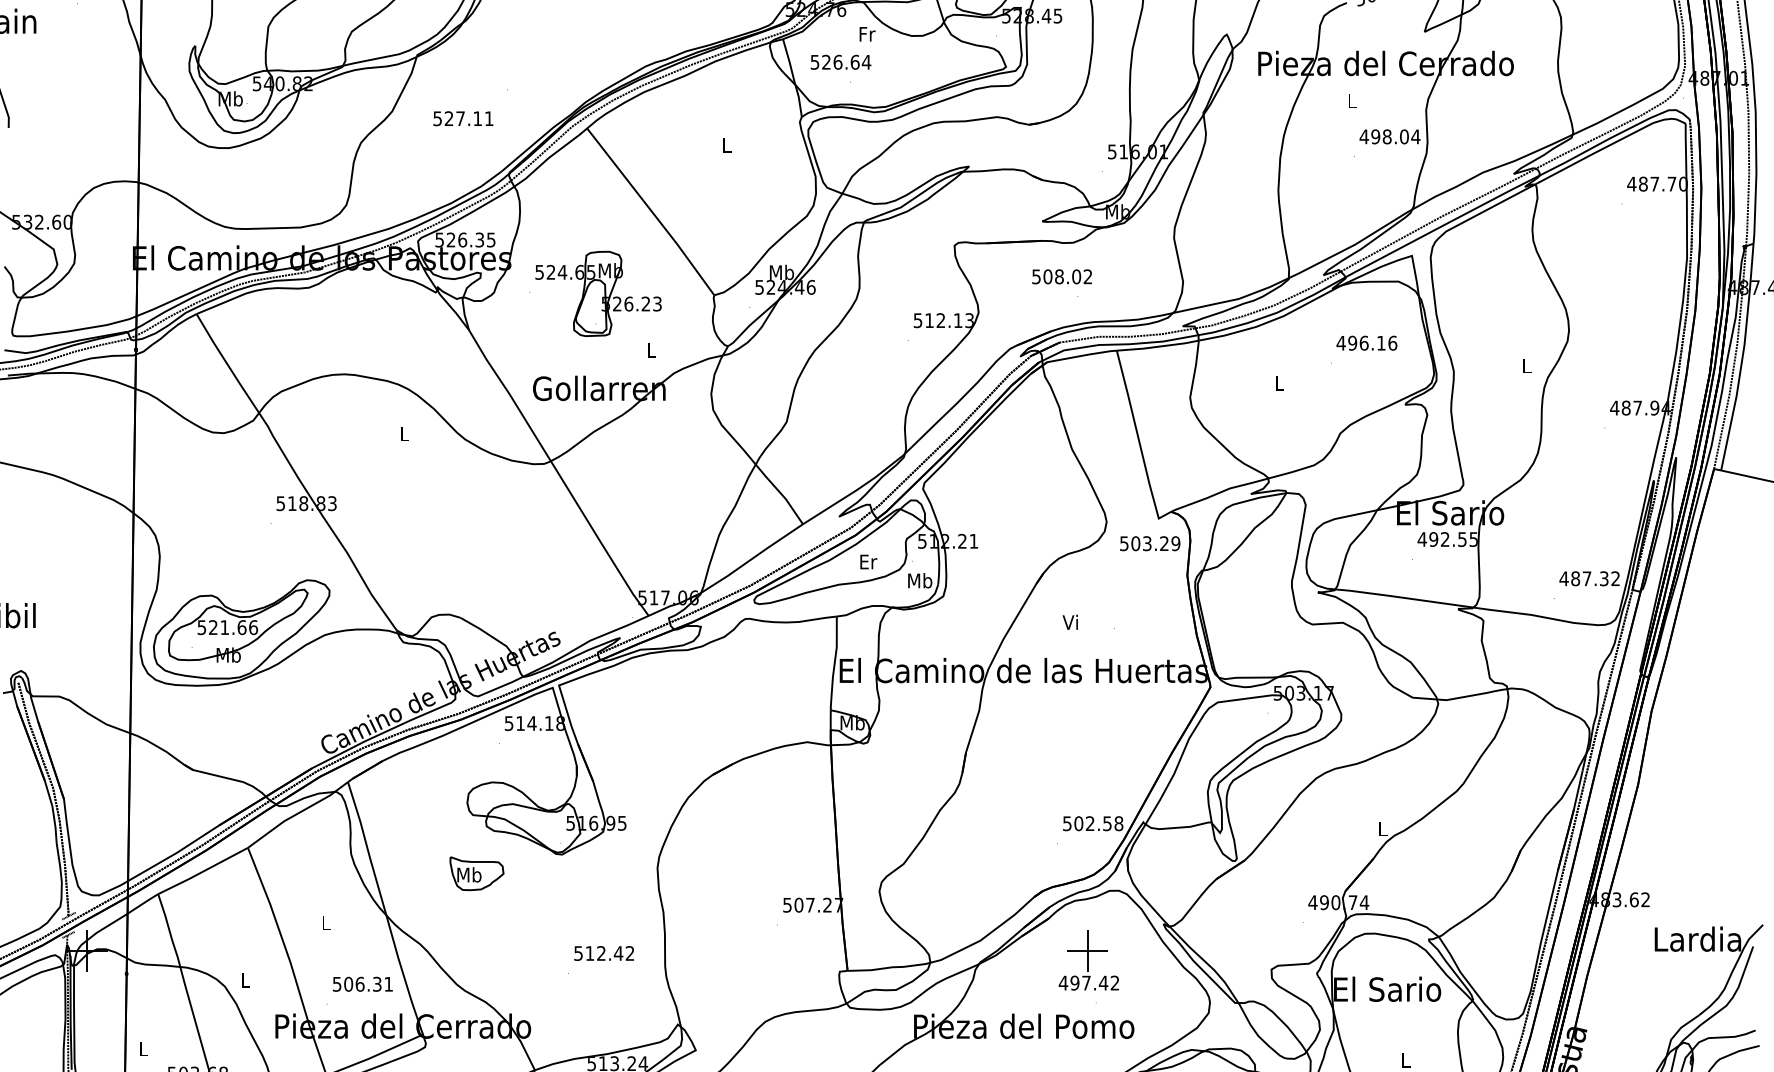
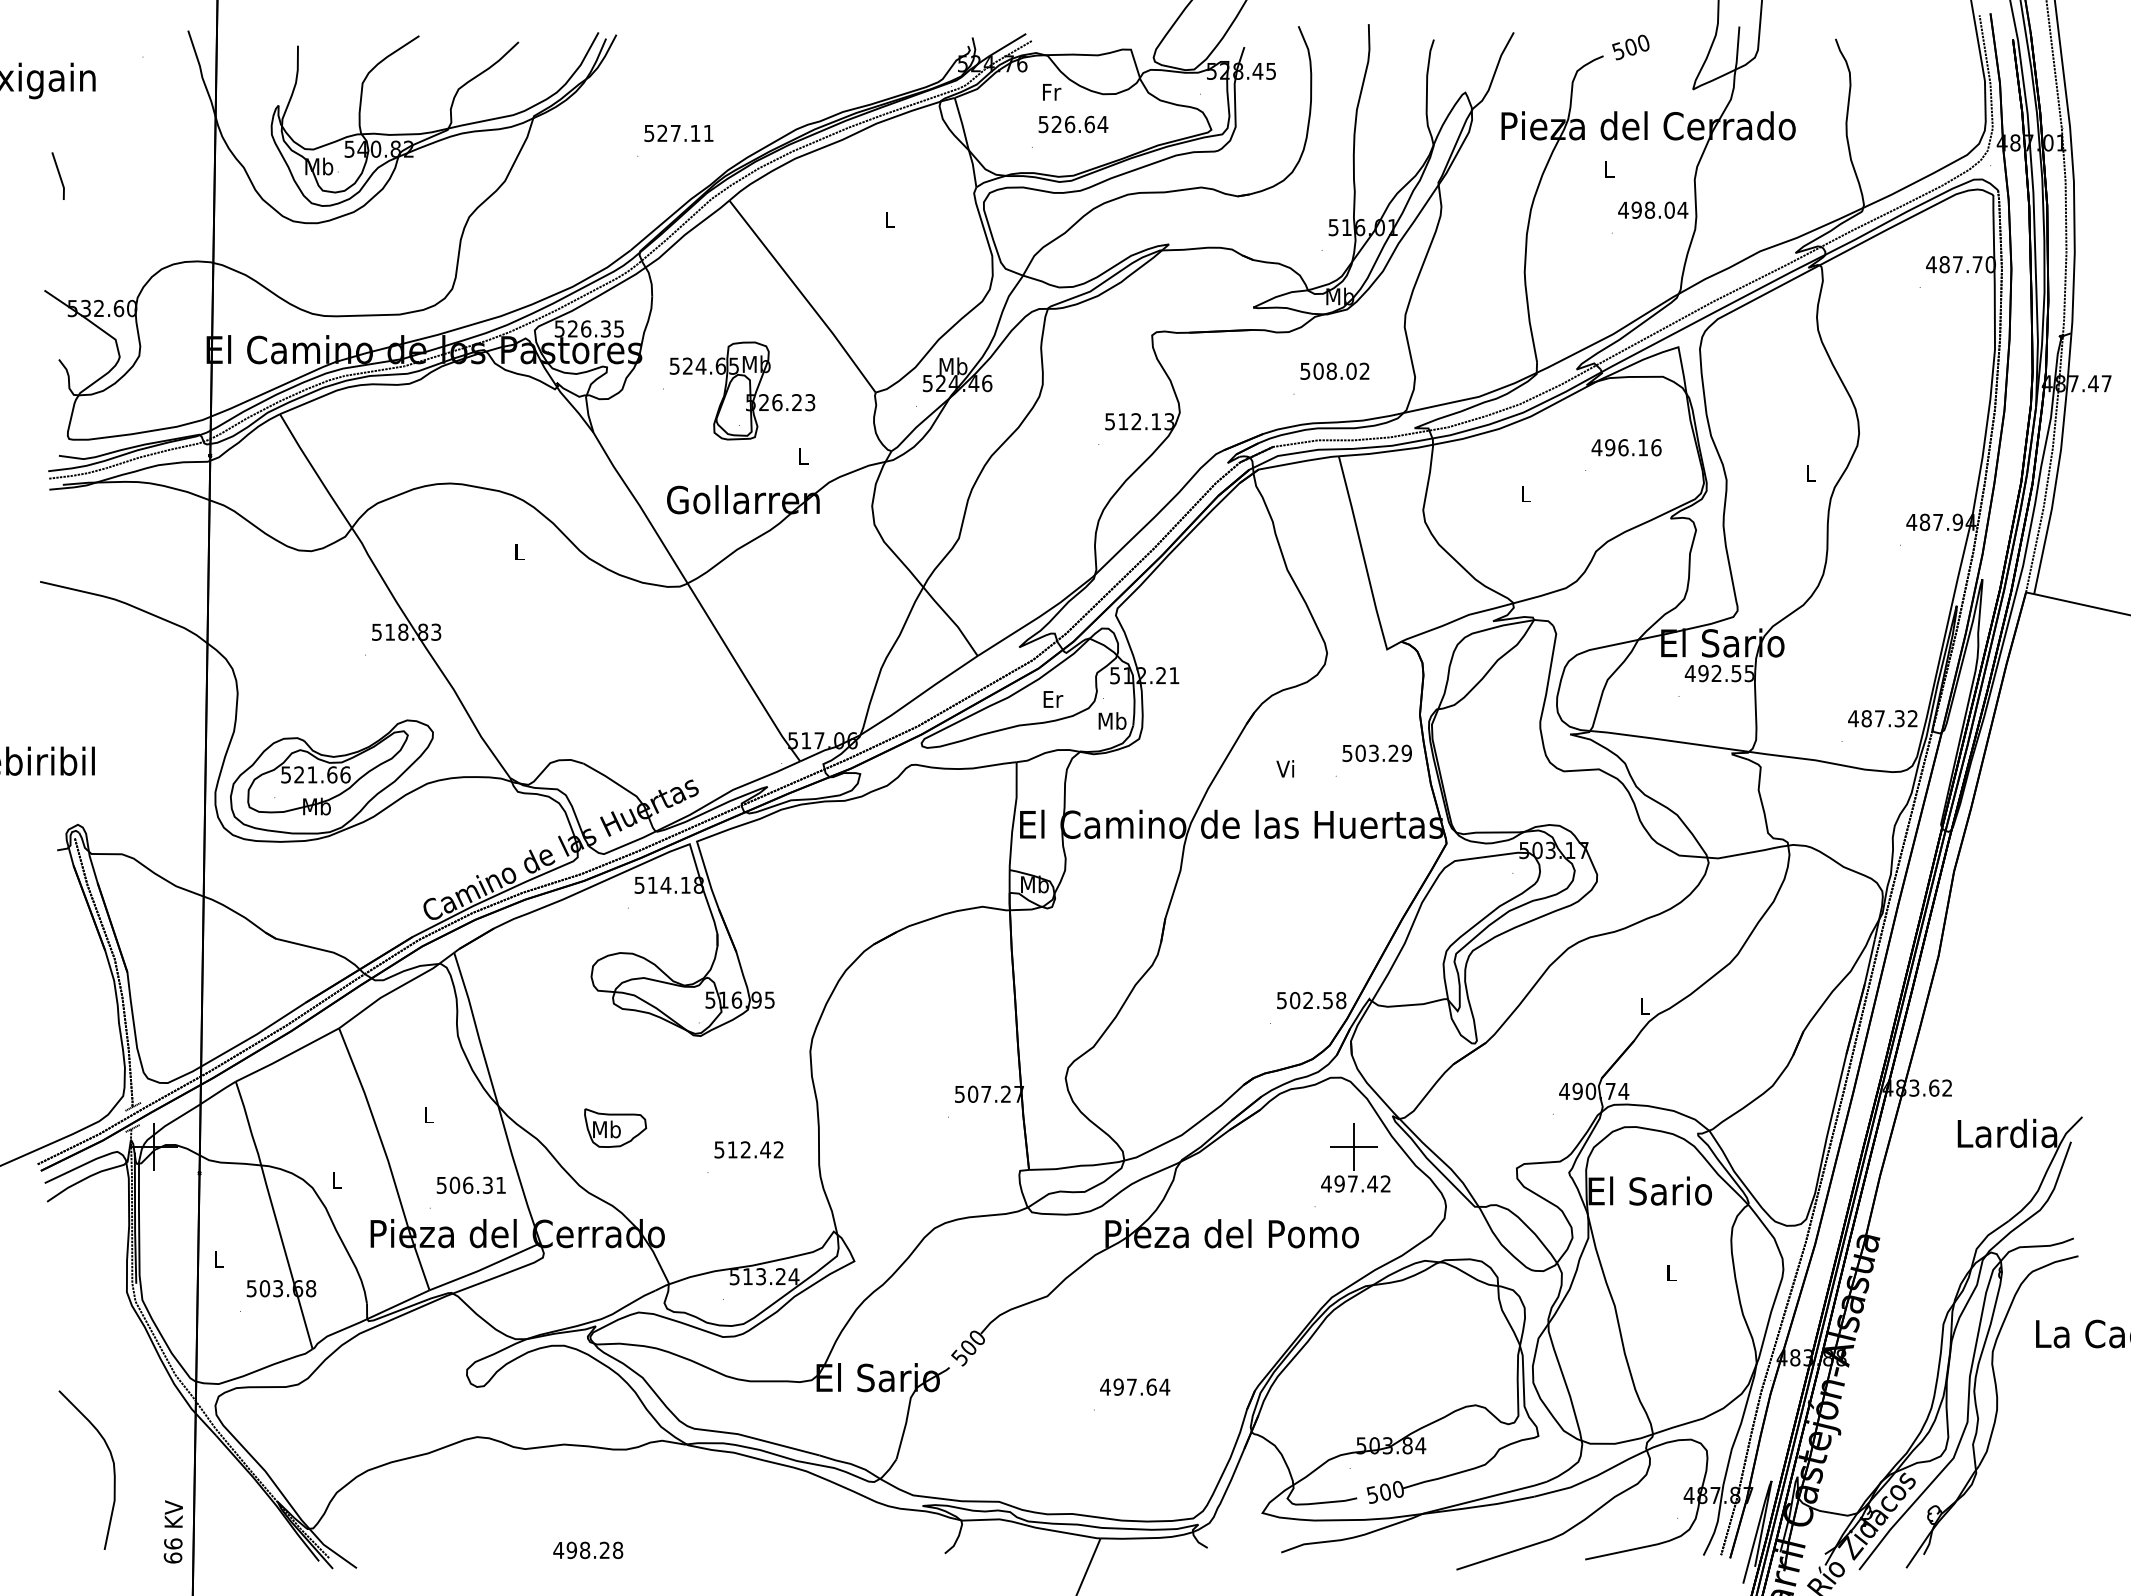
text: (841, 62) -> (1073, 124), moved
text: (462, 118) -> (678, 133), moved
text: (1061, 276) -> (1334, 370), moved
text: (1149, 542) -> (1376, 752), moved
part: (476, 873) -> (615, 1127), moved
part: (1088, 960) -> (1355, 1157), moved

